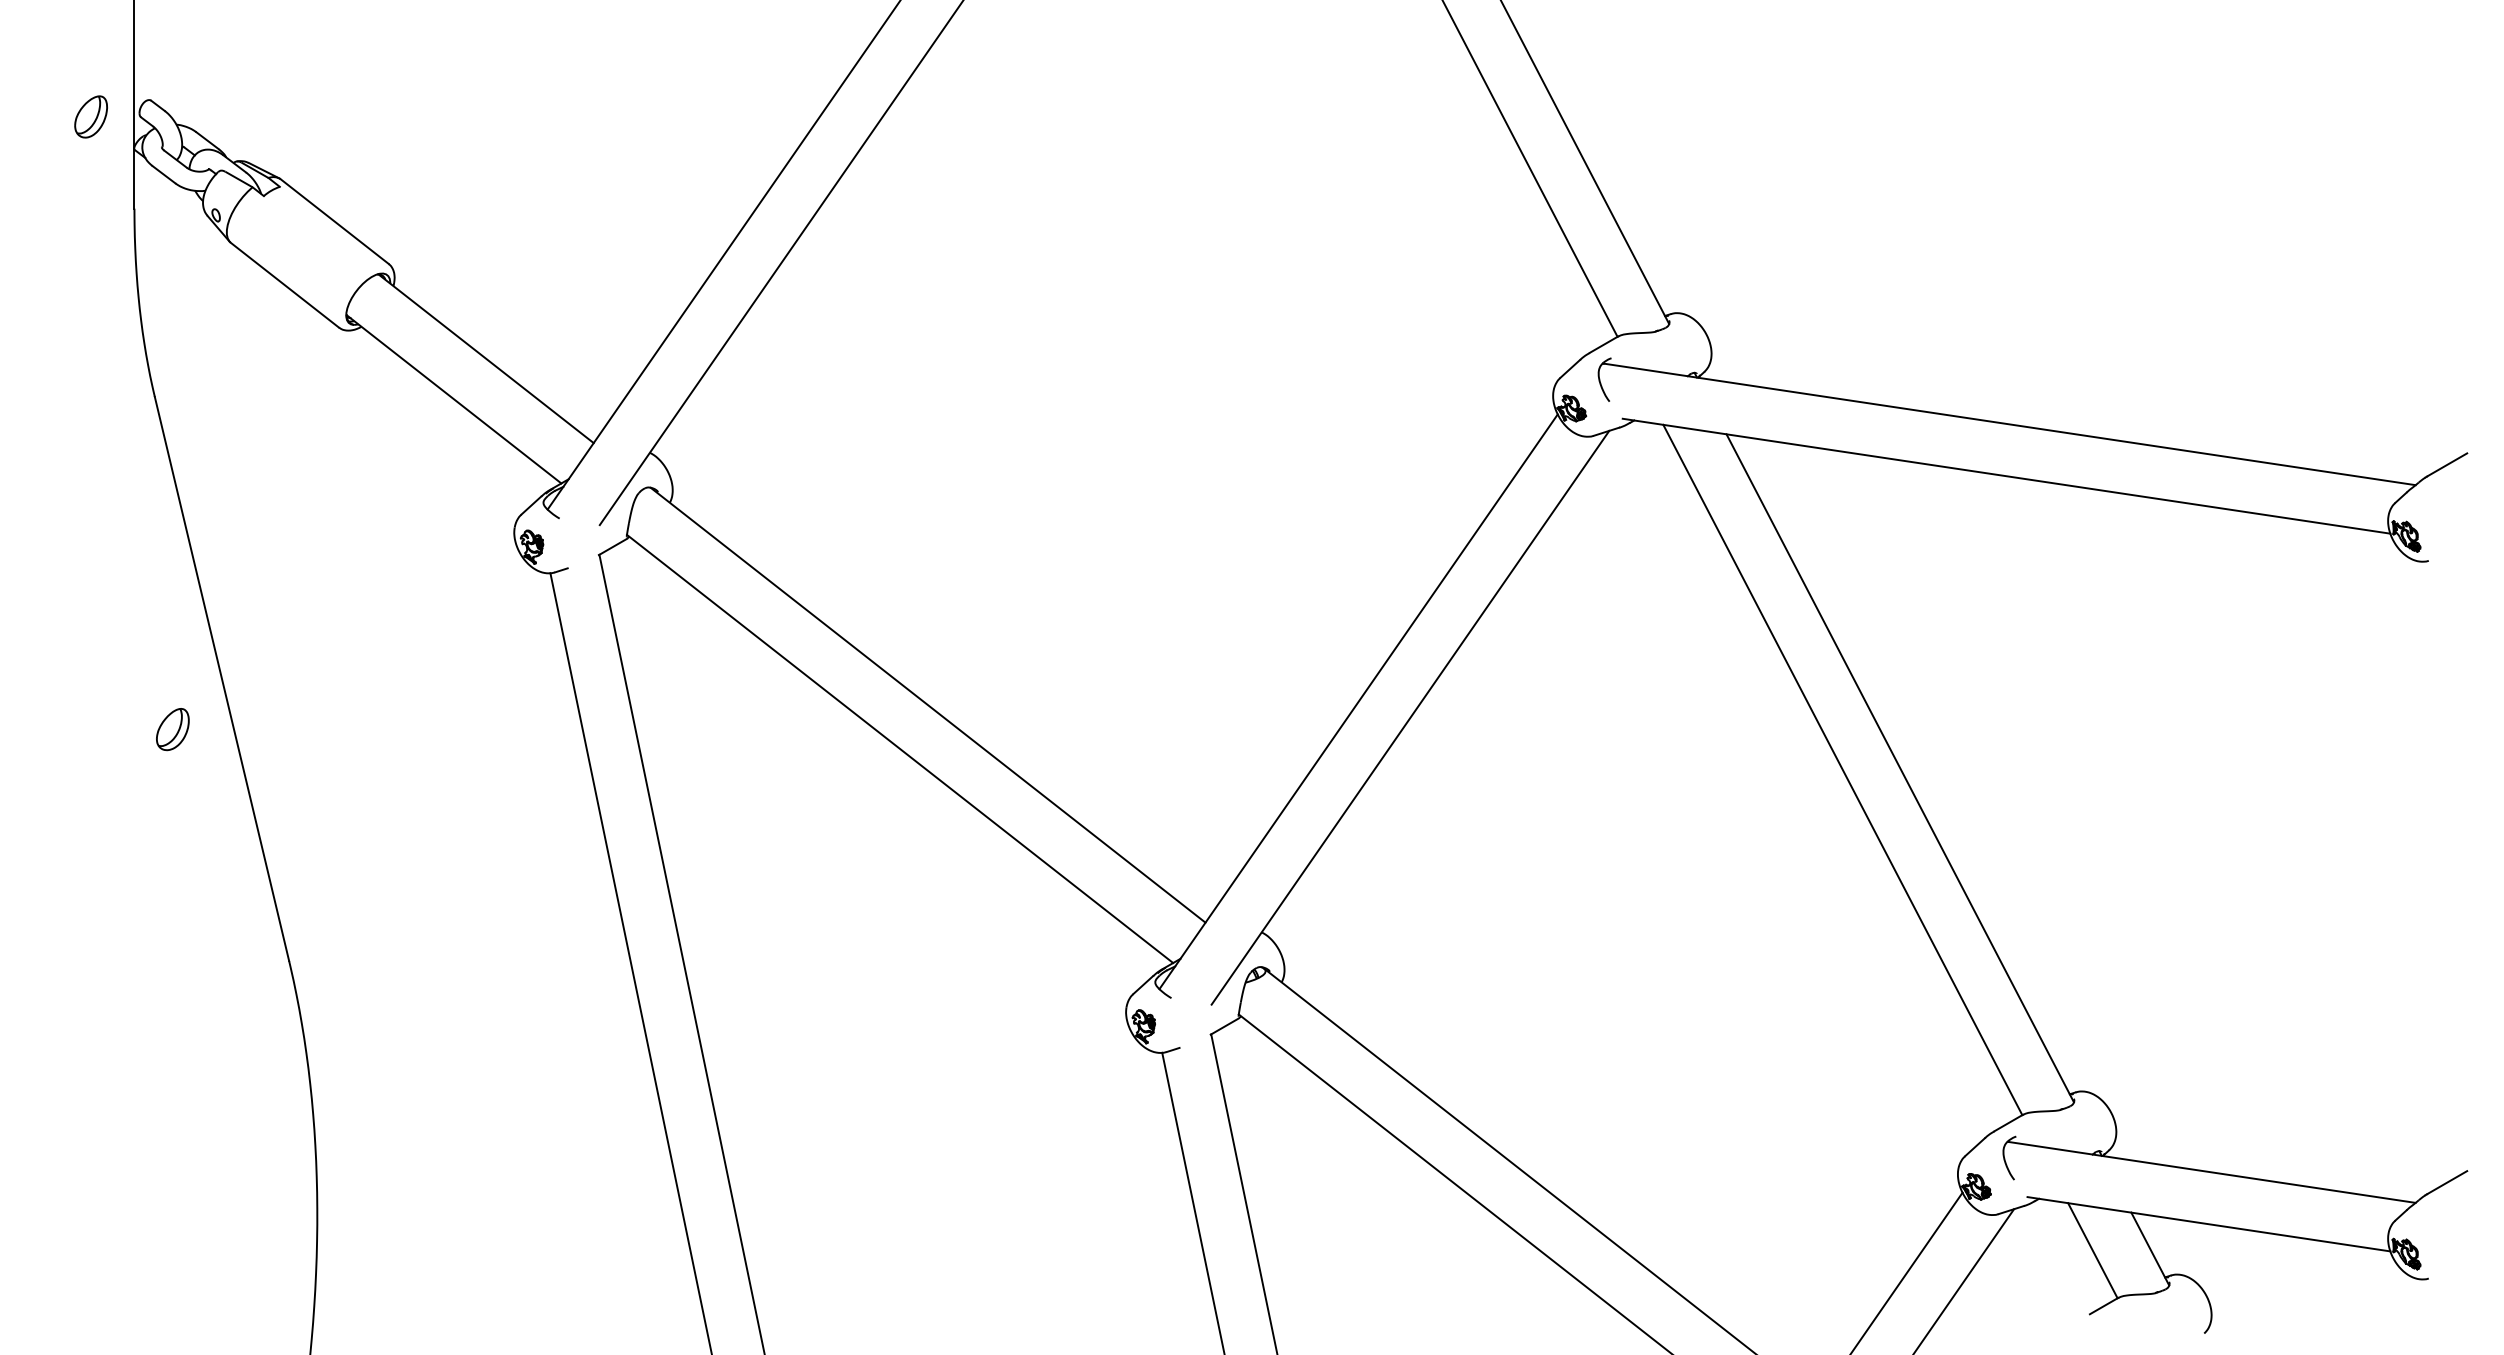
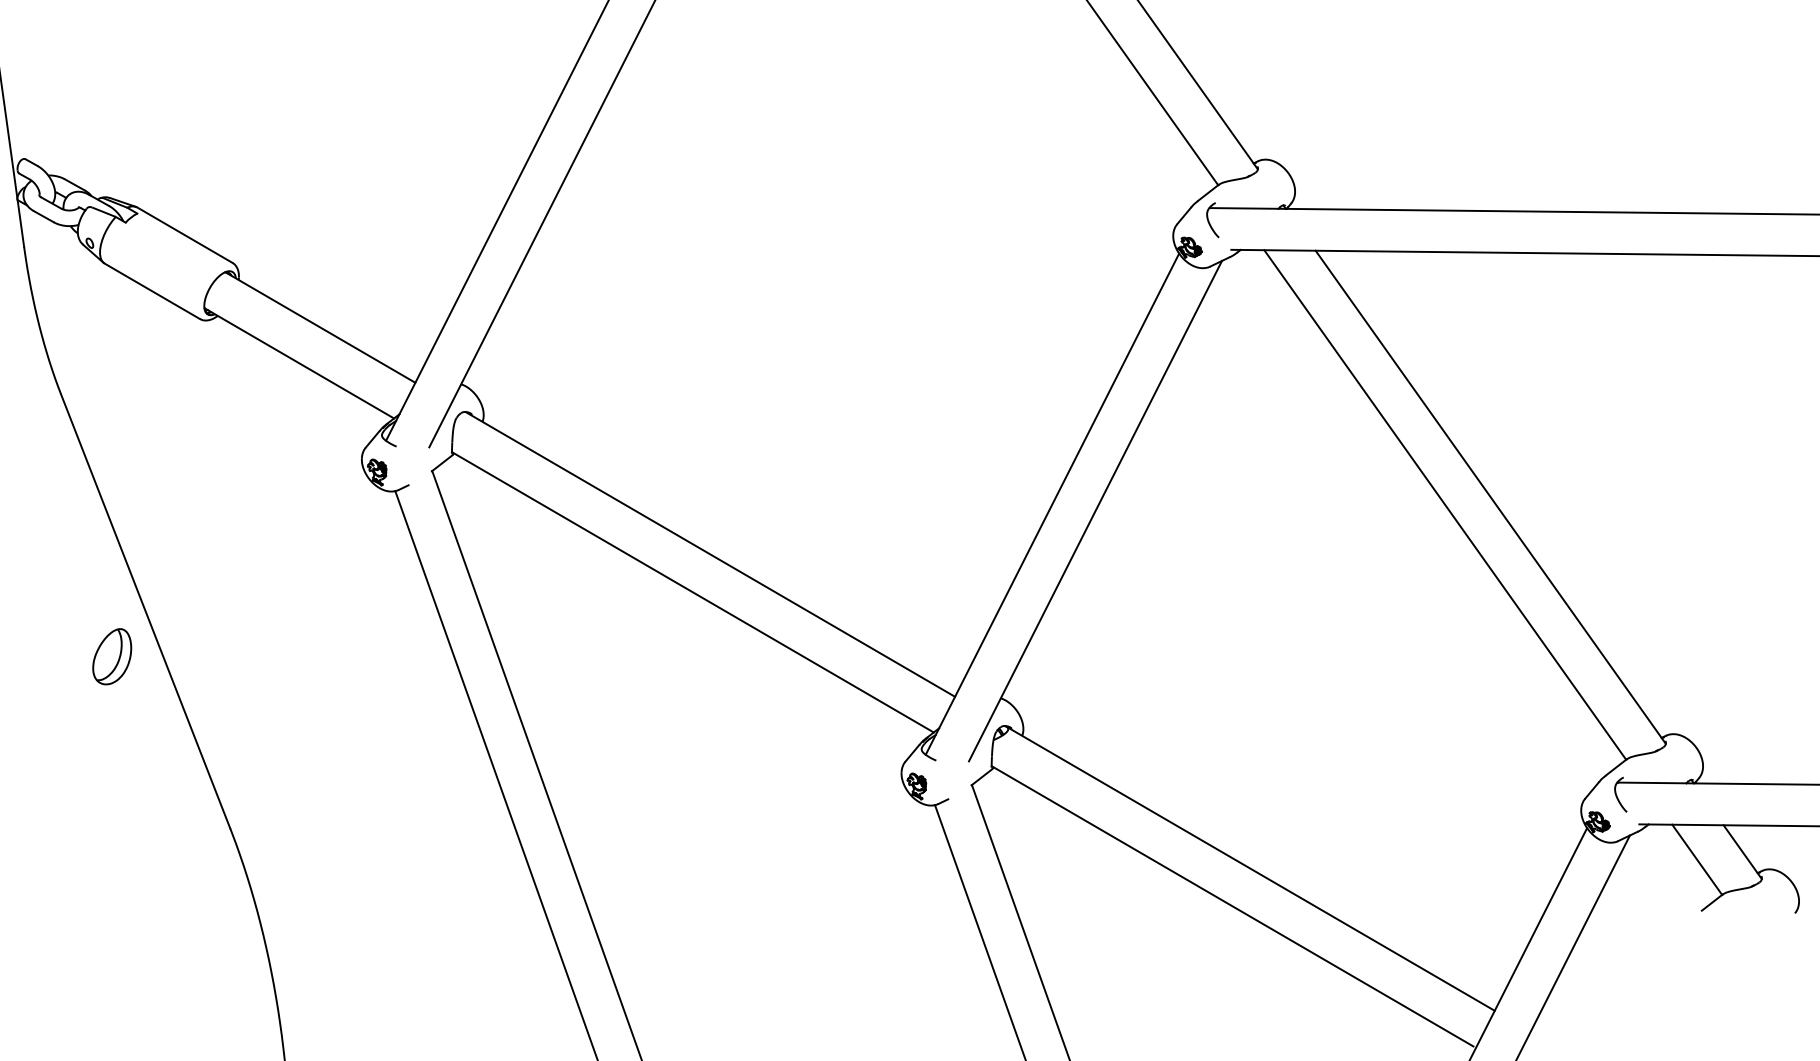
part: (172, 729) -> (111, 657), size x1.6

